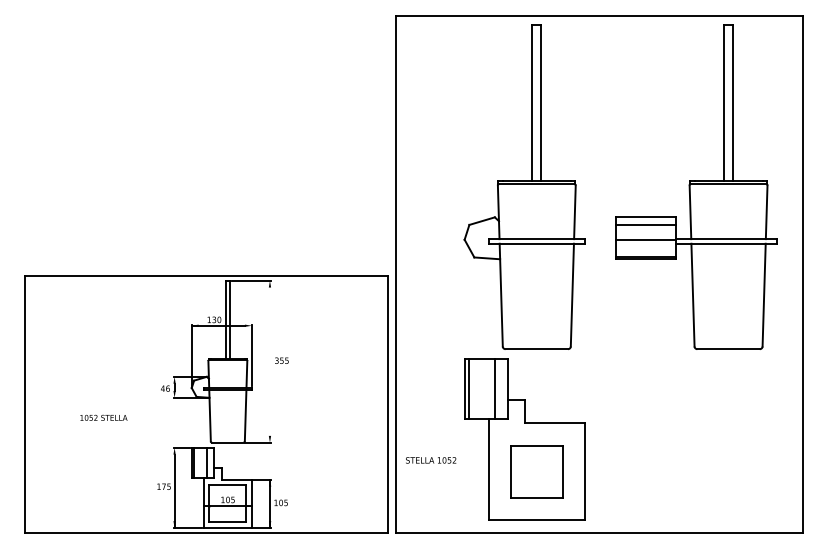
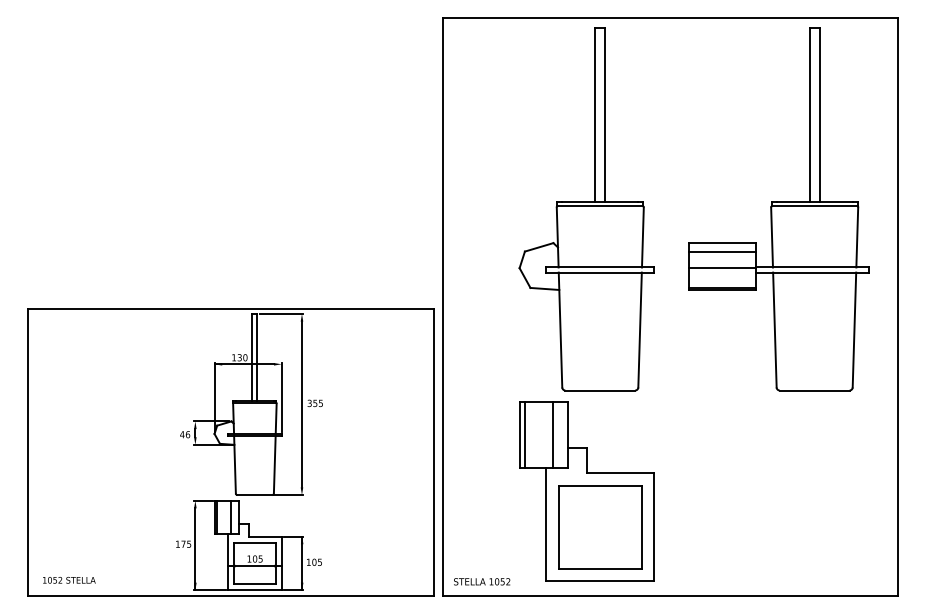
line: (269, 361) -> (301, 404), added
text: (104, 418) -> (69, 580), moved
text: (431, 460) -> (482, 581), moved
part: (536, 471) -> (600, 527), size x1.43

